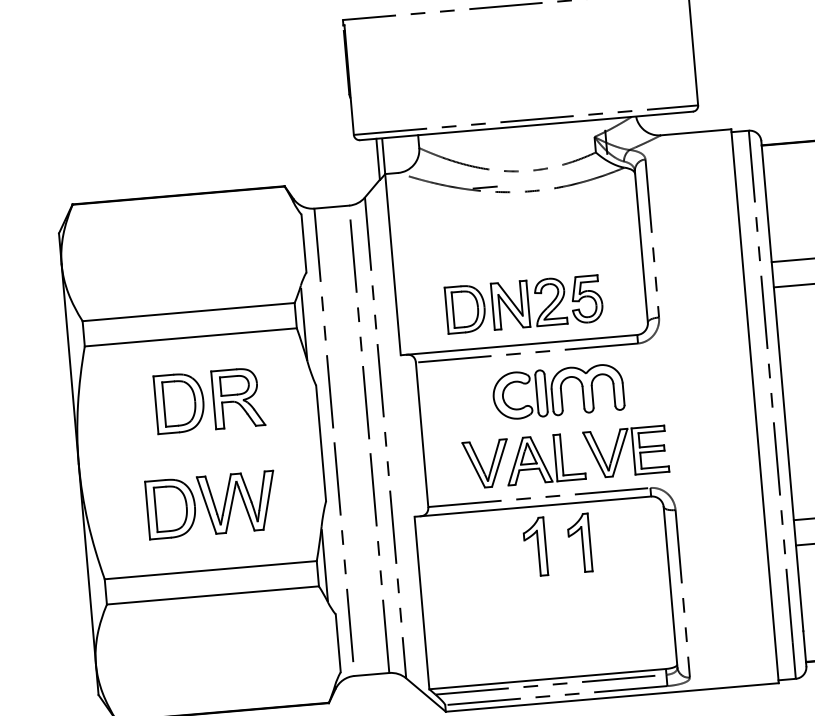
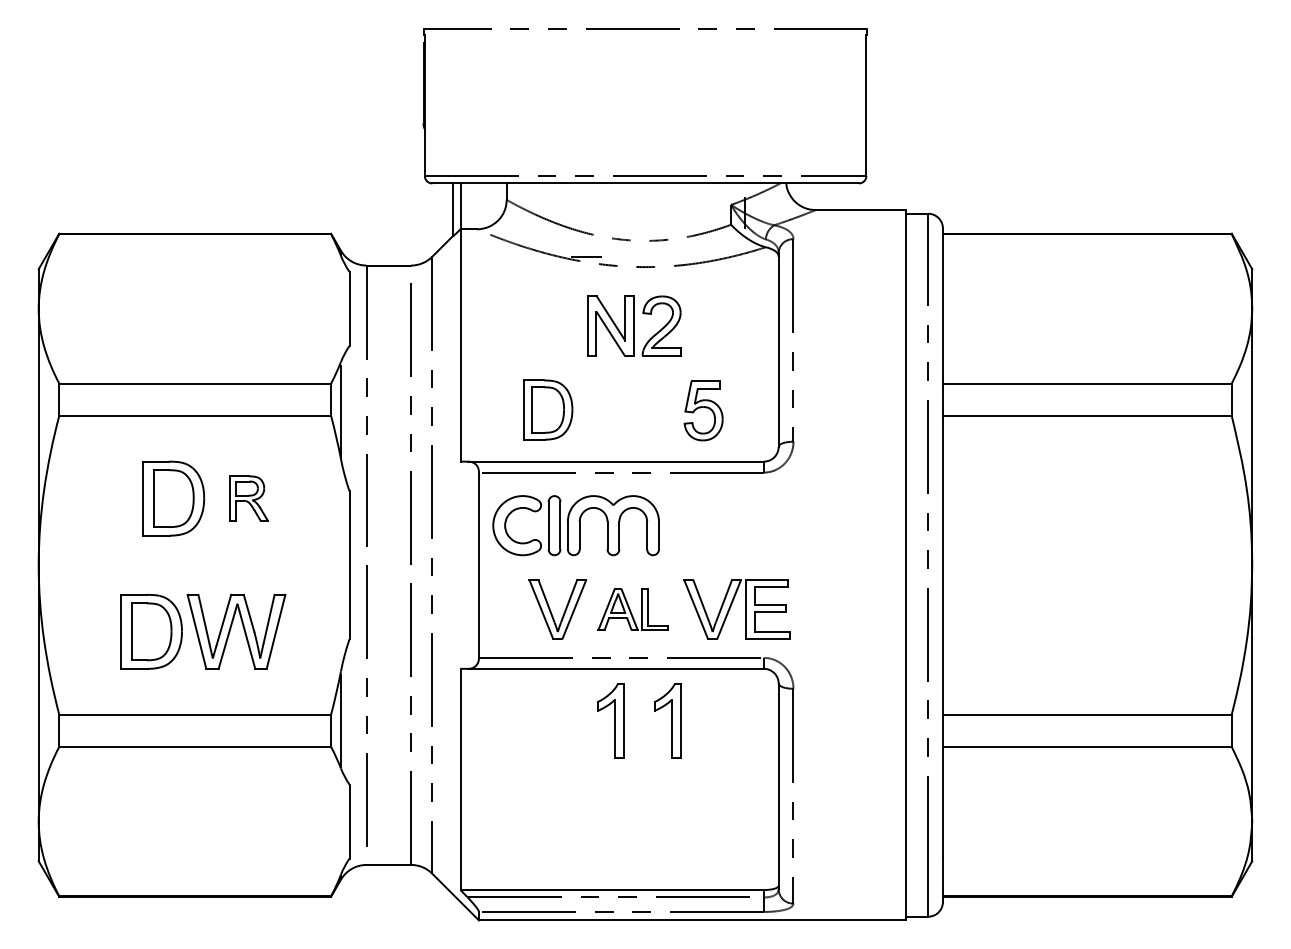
part: (529, 303) -> (634, 325), moved
part: (557, 391) -> (575, 525), moved
part: (237, 398) -> (248, 498), size x0.6
part: (544, 459) -> (632, 609), size x0.7

